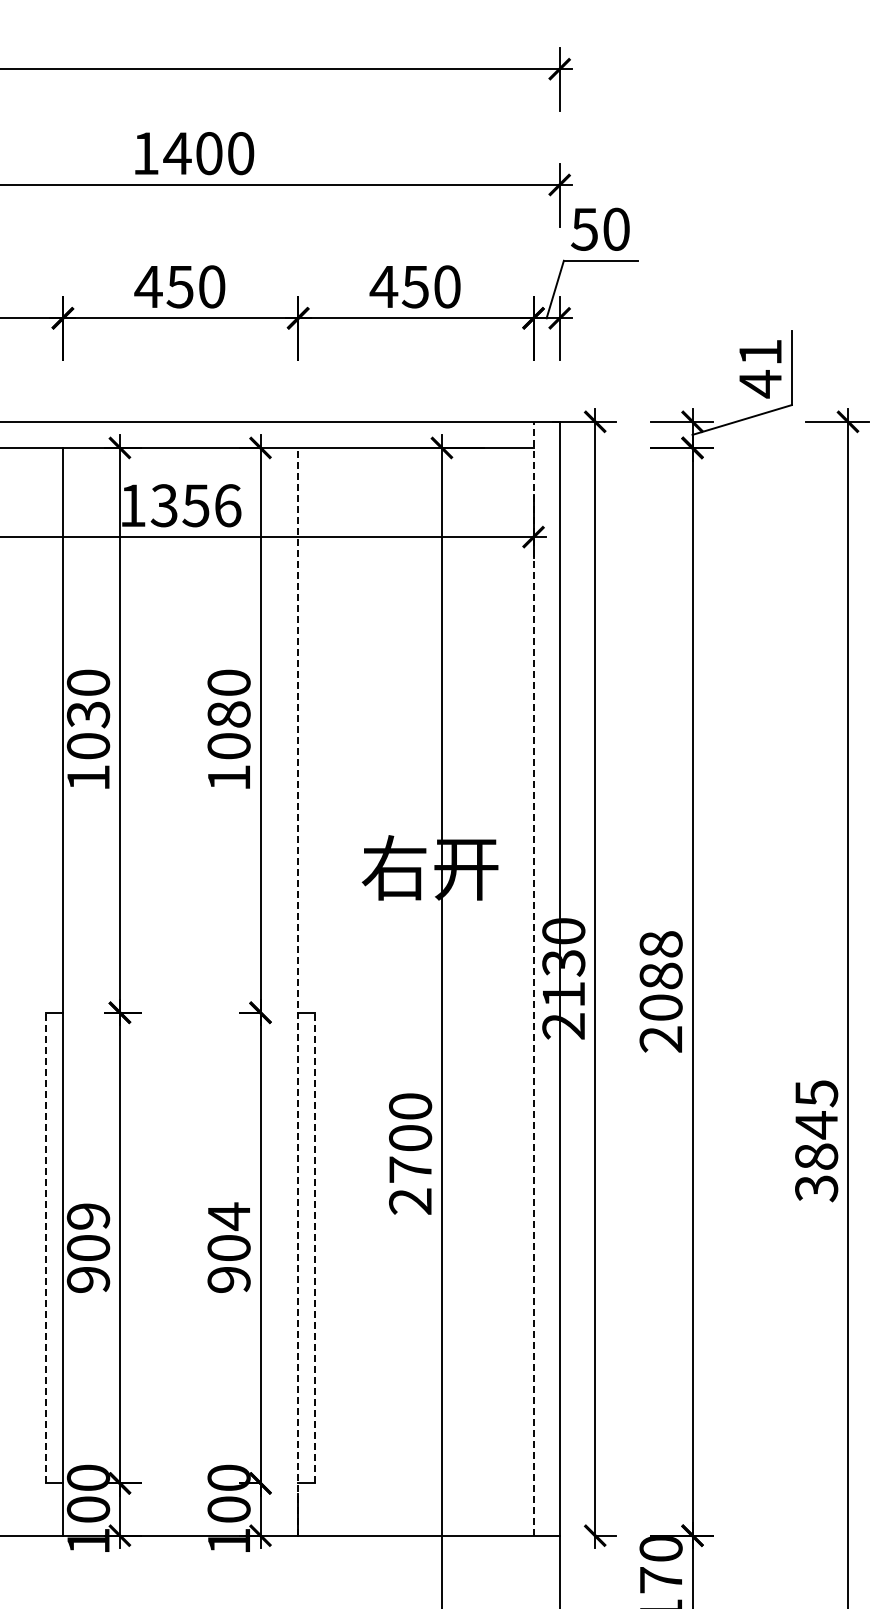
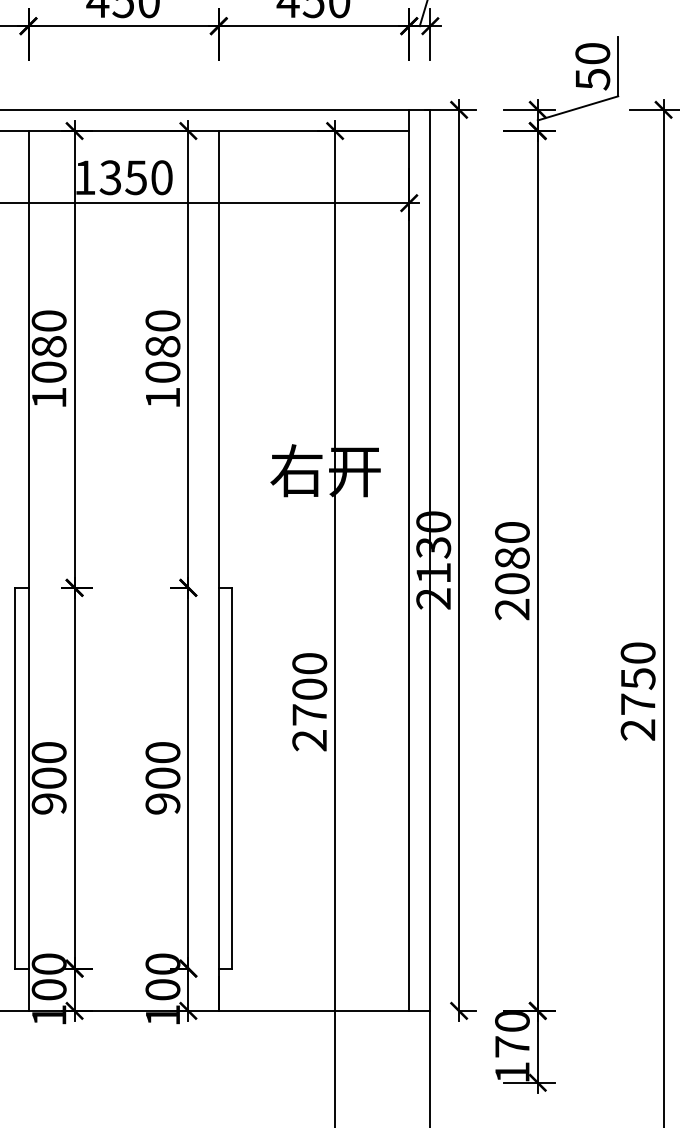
text: (760, 368) -> (592, 66), 41 -> 50
text: (228, 505) -> (162, 177), 1356 -> 1350
text: (88, 714) -> (49, 346), 1030 -> 1080
text: (660, 944) -> (511, 532), 2088 -> 2080
line: (533, 978) -> (409, 560), dashed -> solid
line: (298, 991) -> (219, 570), dashed -> solid
text: (816, 1141) -> (638, 692), 3845 -> 2750
text: (88, 1216) -> (49, 752), 909 -> 900
text: (228, 1216) -> (162, 752), 904 -> 900
line: (46, 1247) -> (15, 777), dashed -> solid
line: (314, 1247) -> (232, 777), dashed -> solid

